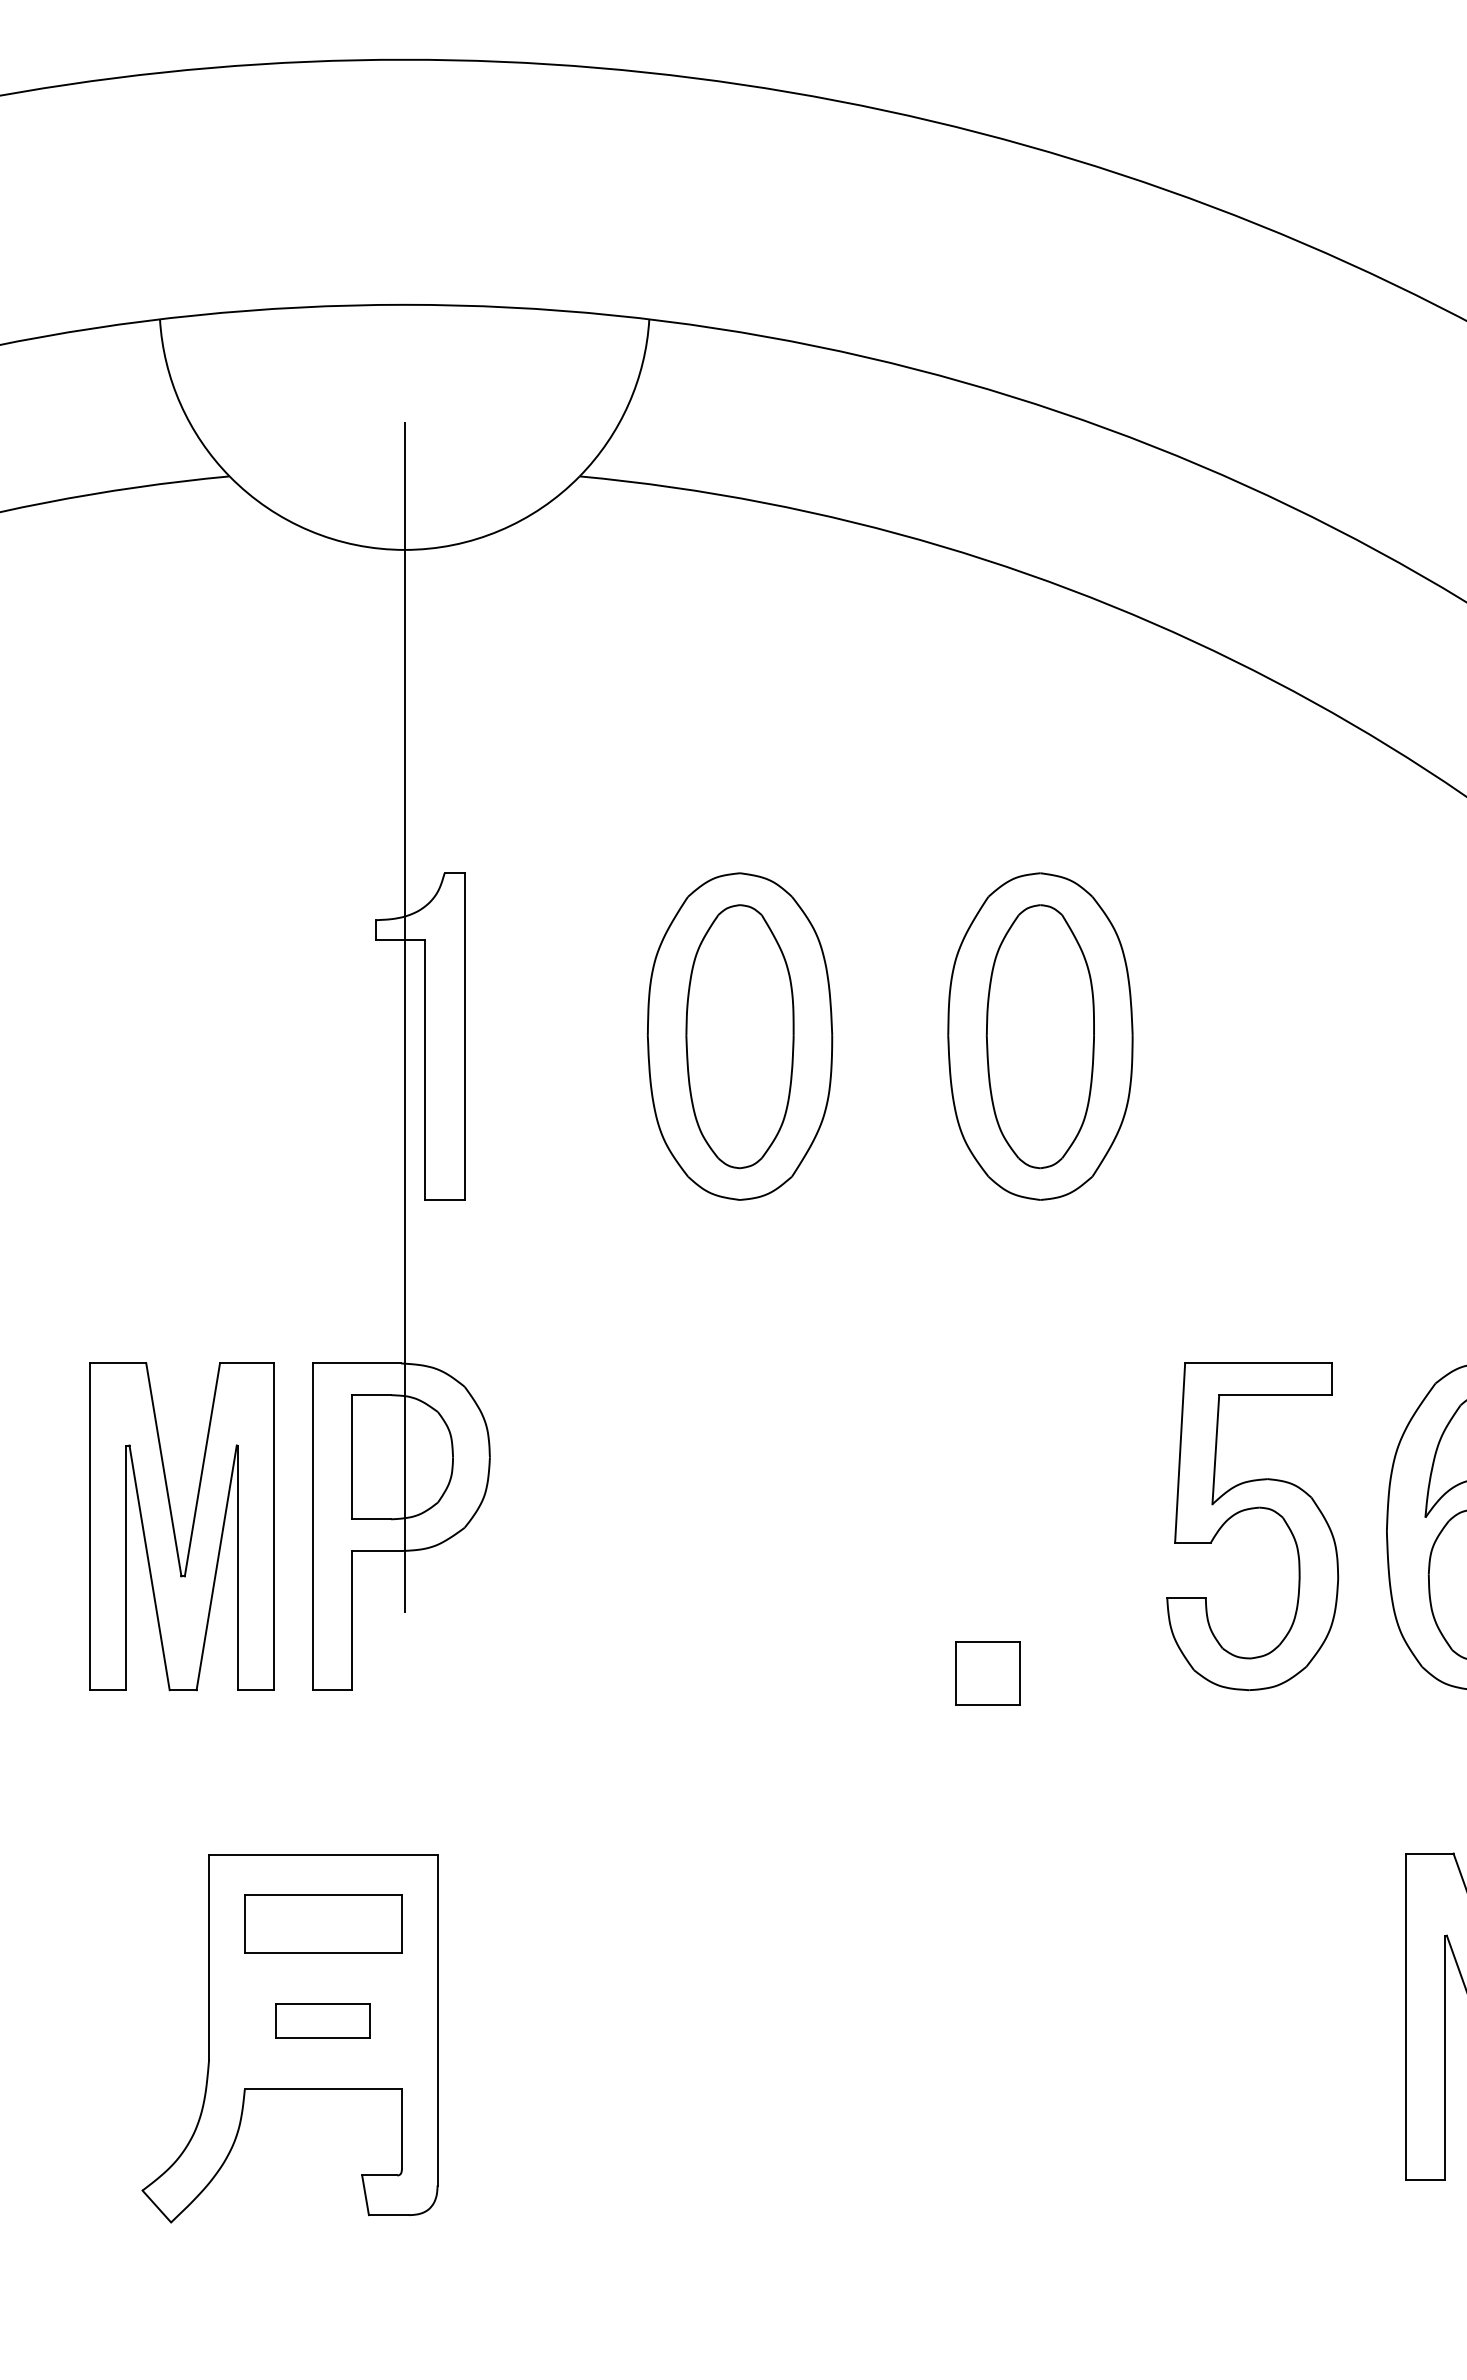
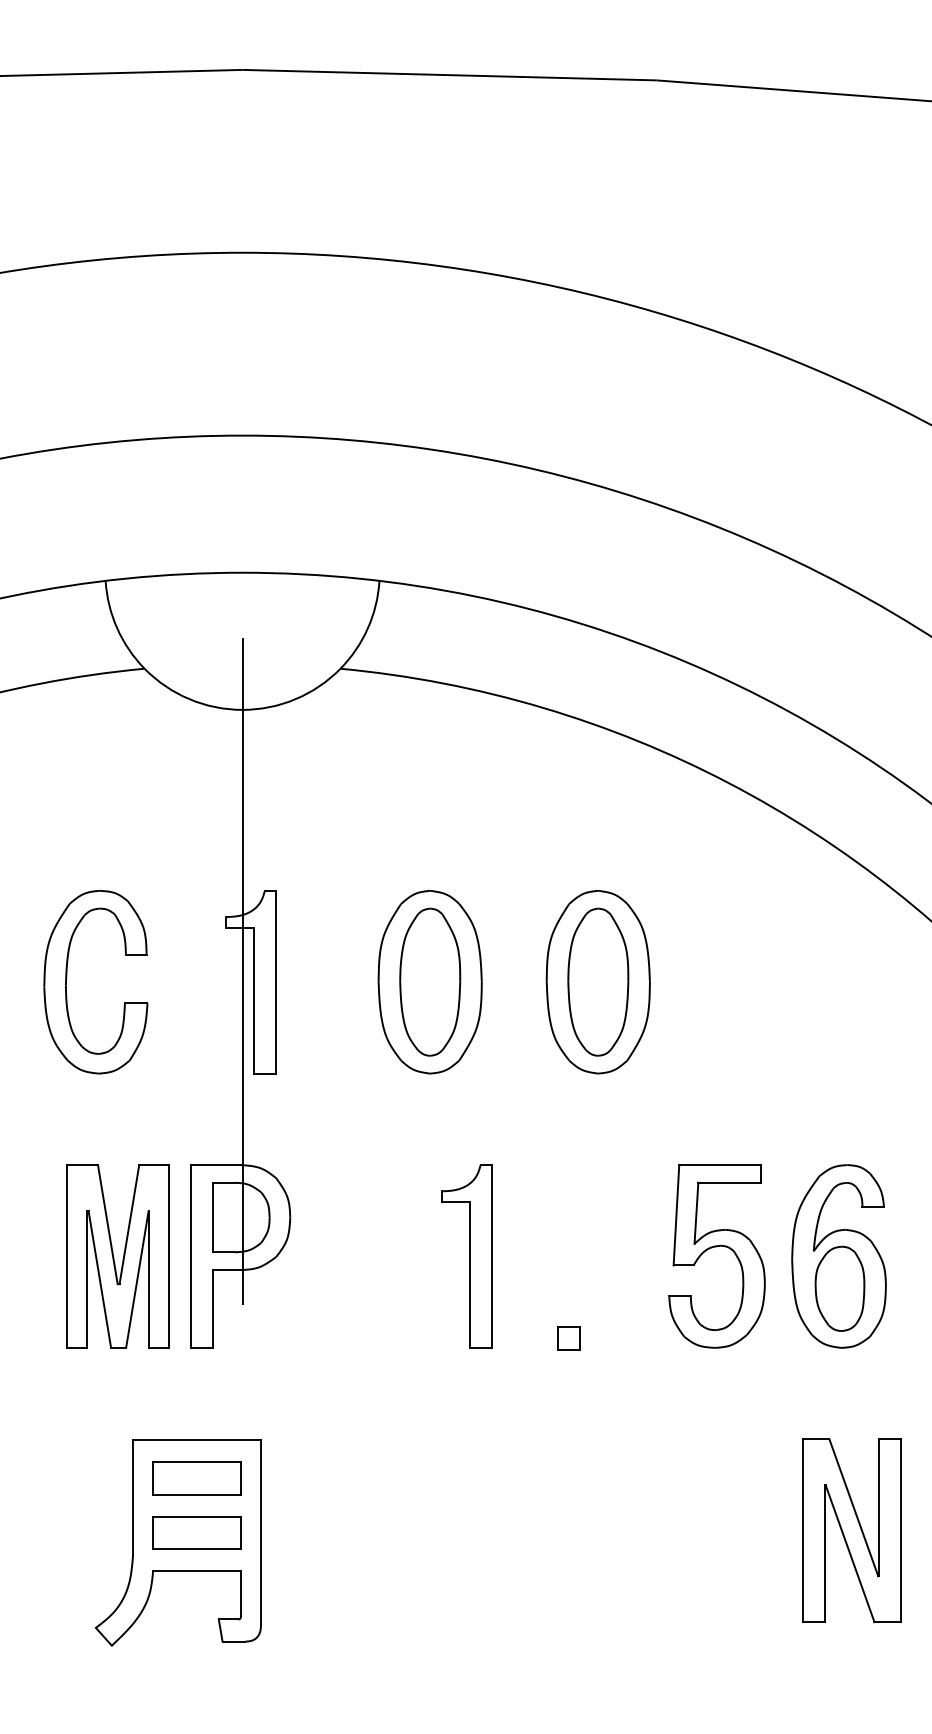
part: (91, 1029) -> (67, 978), added
part: (804, 1526) -> (466, 1256), added
part: (987, 1673) -> (568, 1338), size x0.62
part: (322, 2020) -> (196, 1532), size x1.67

